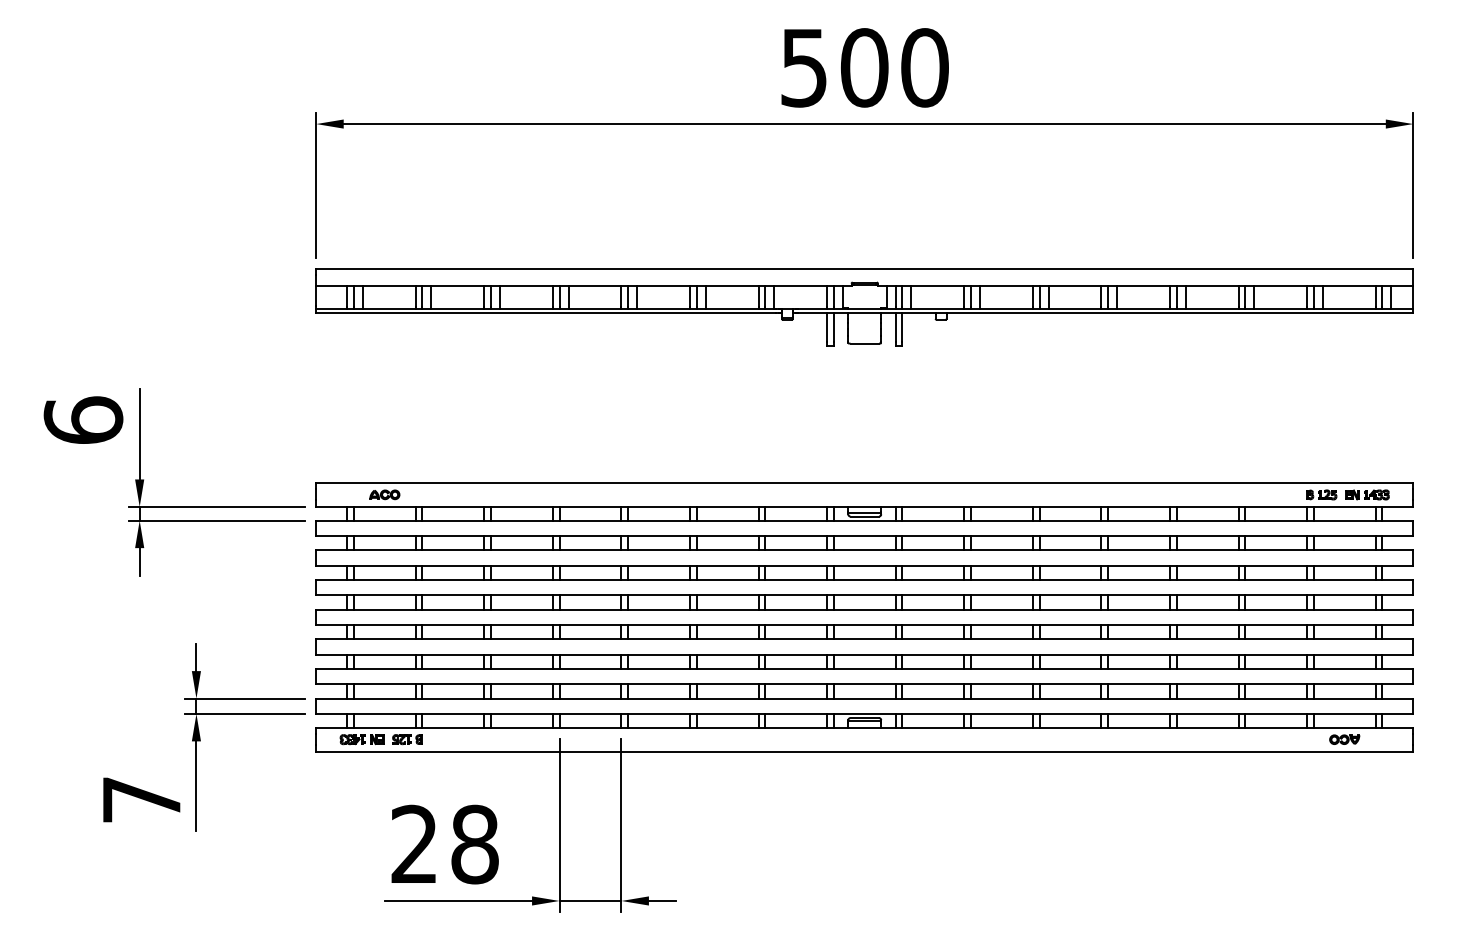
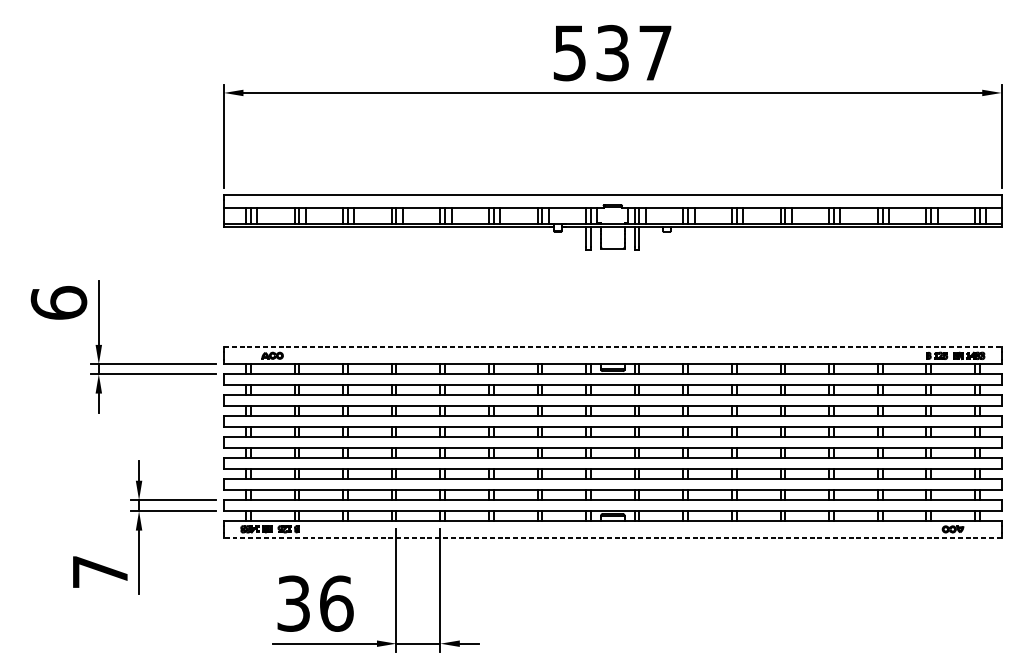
text: (894, 67) -> (633, 52), 500 -> 537
line: (864, 482) -> (612, 347), solid -> dashed
line: (864, 751) -> (612, 537), solid -> dashed
text: (445, 844) -> (315, 603), 28 -> 36

